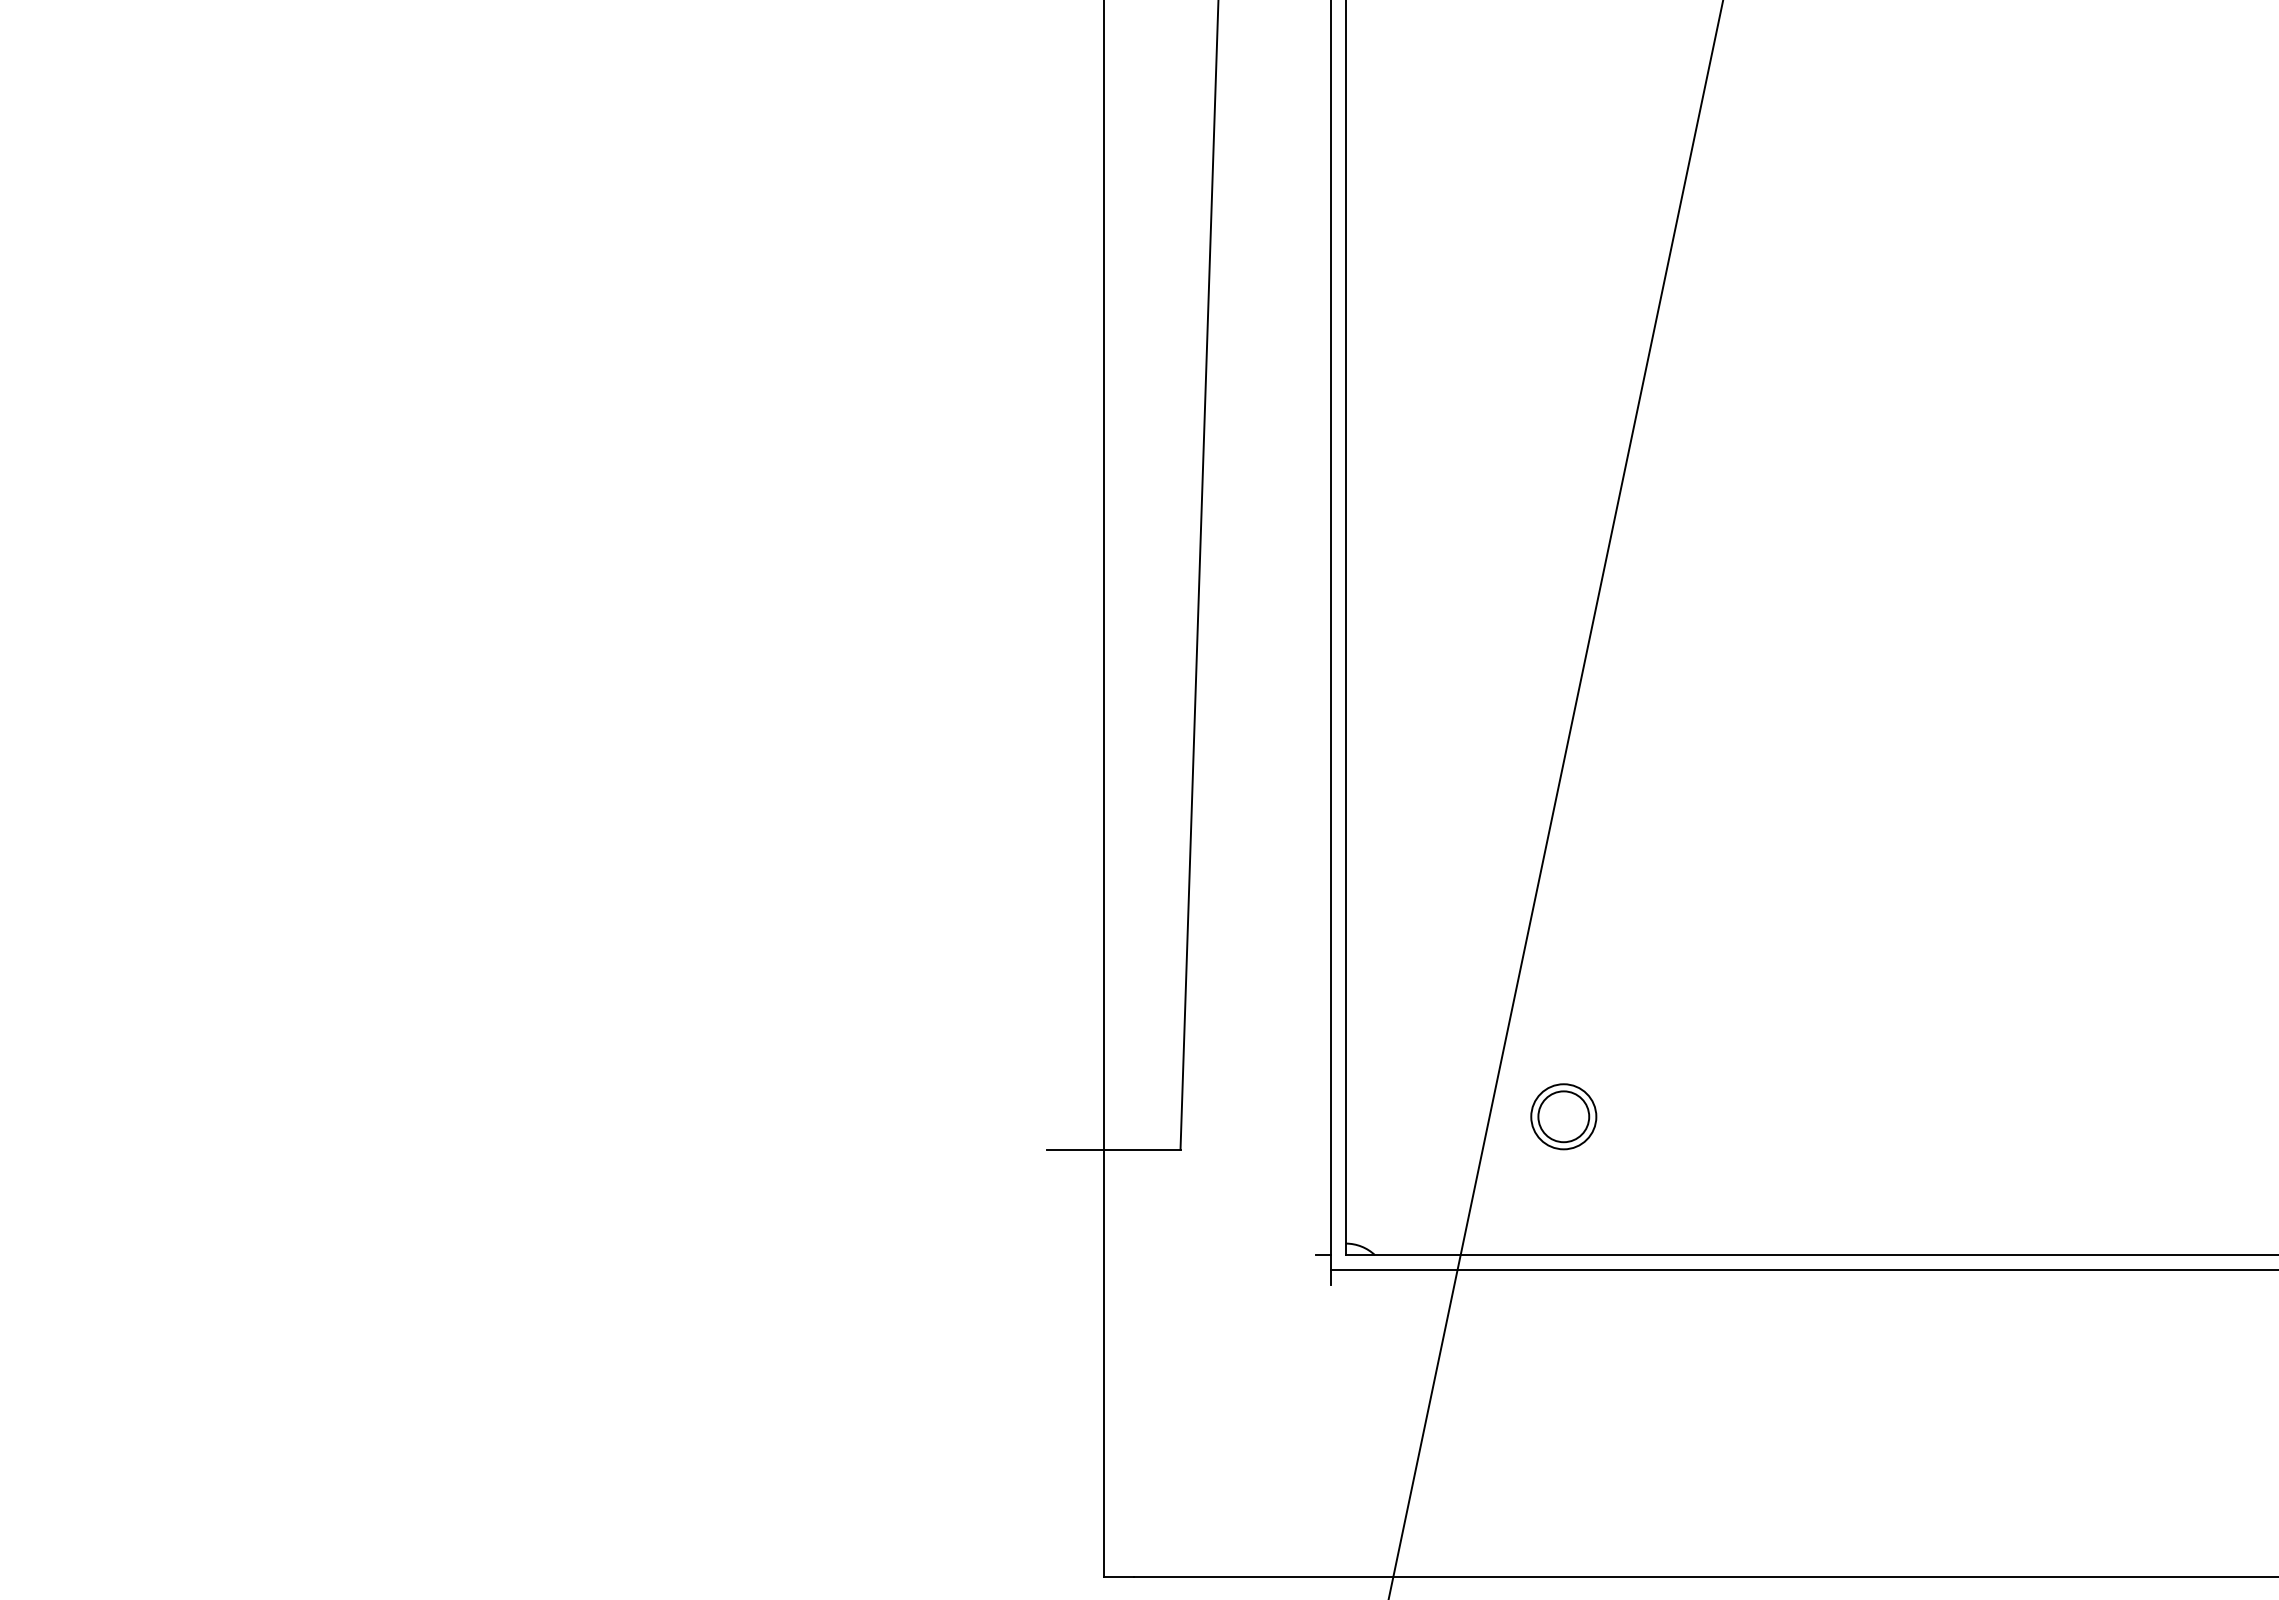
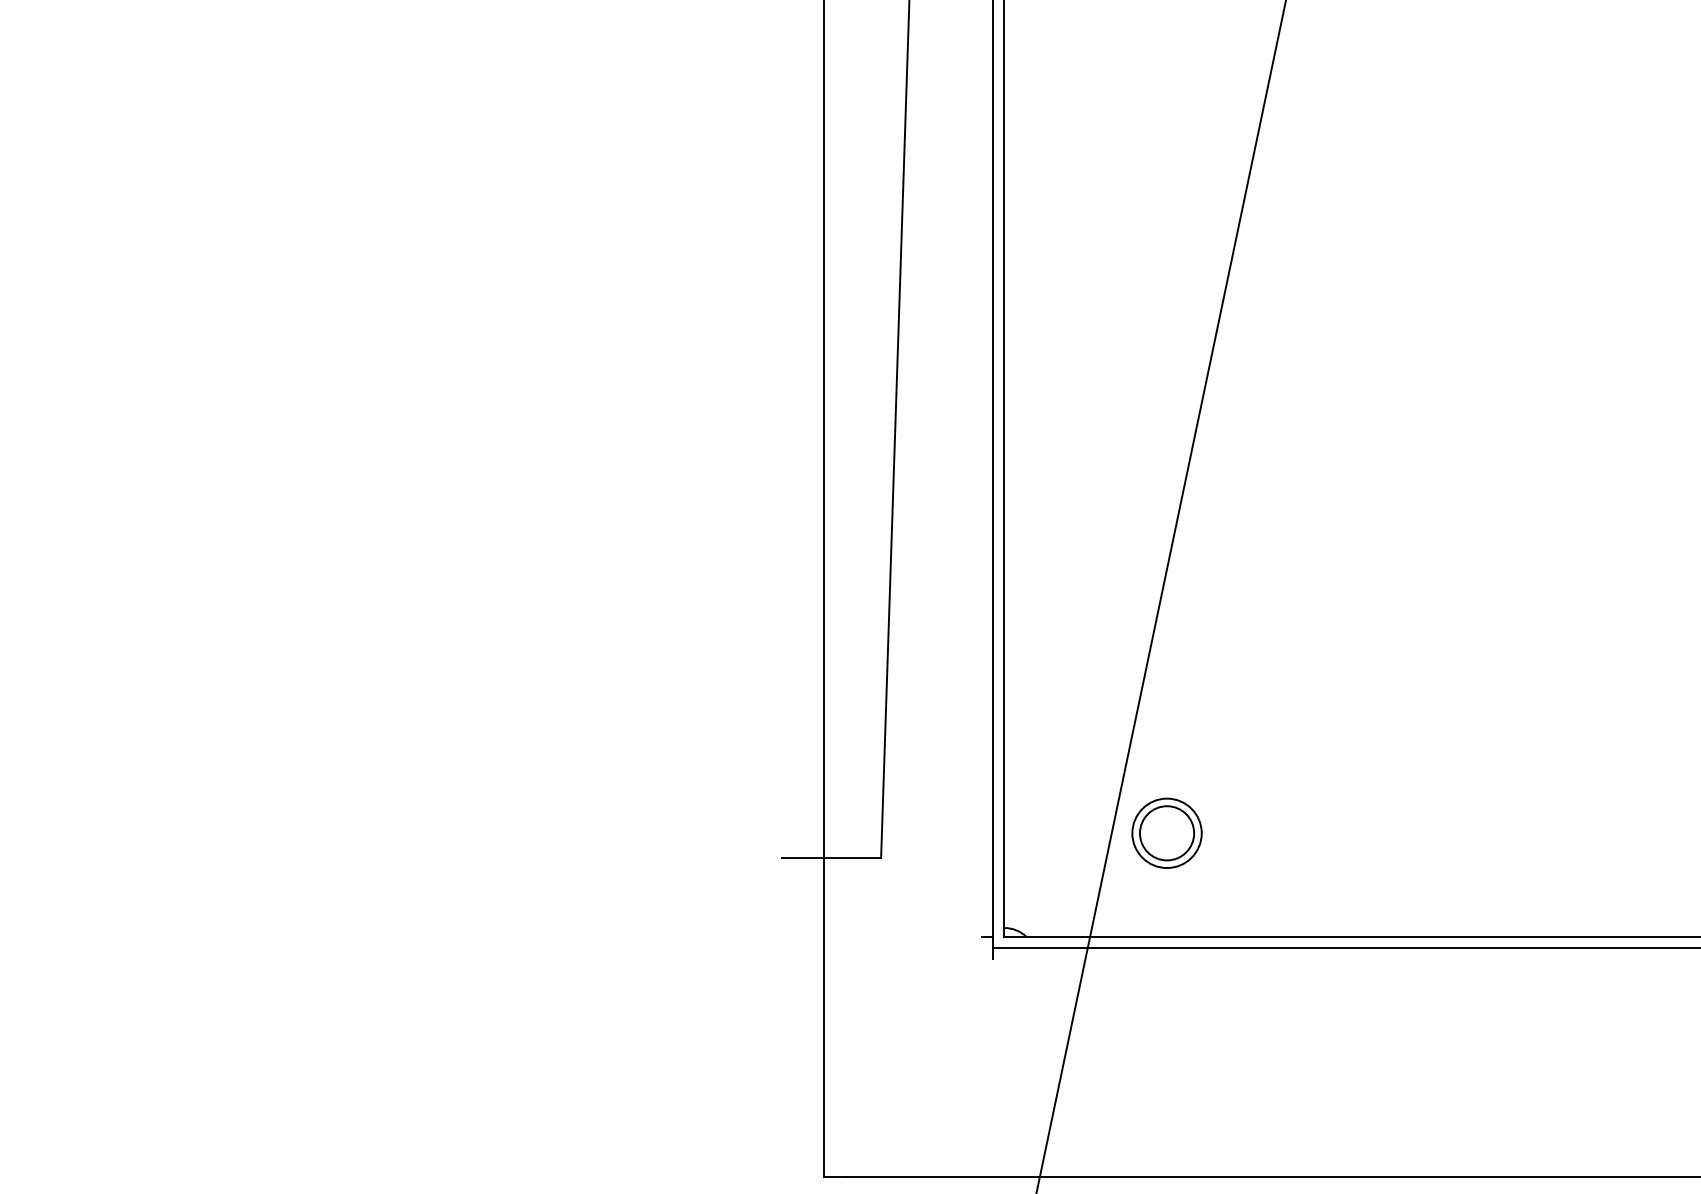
part: (1563, 1116) -> (1166, 833), size x1.43

